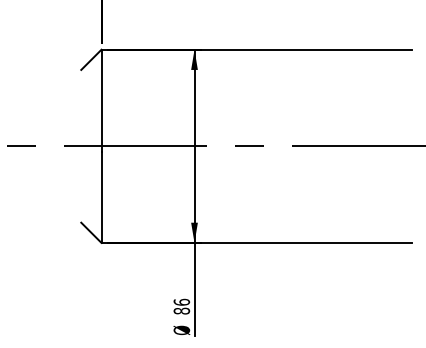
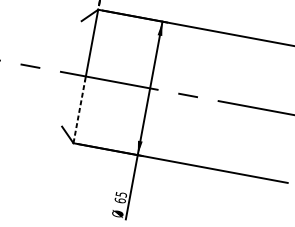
line: (101, 197) -> (79, 111), solid -> dashed
text: (181, 306) -> (120, 197), 86 -> 65

